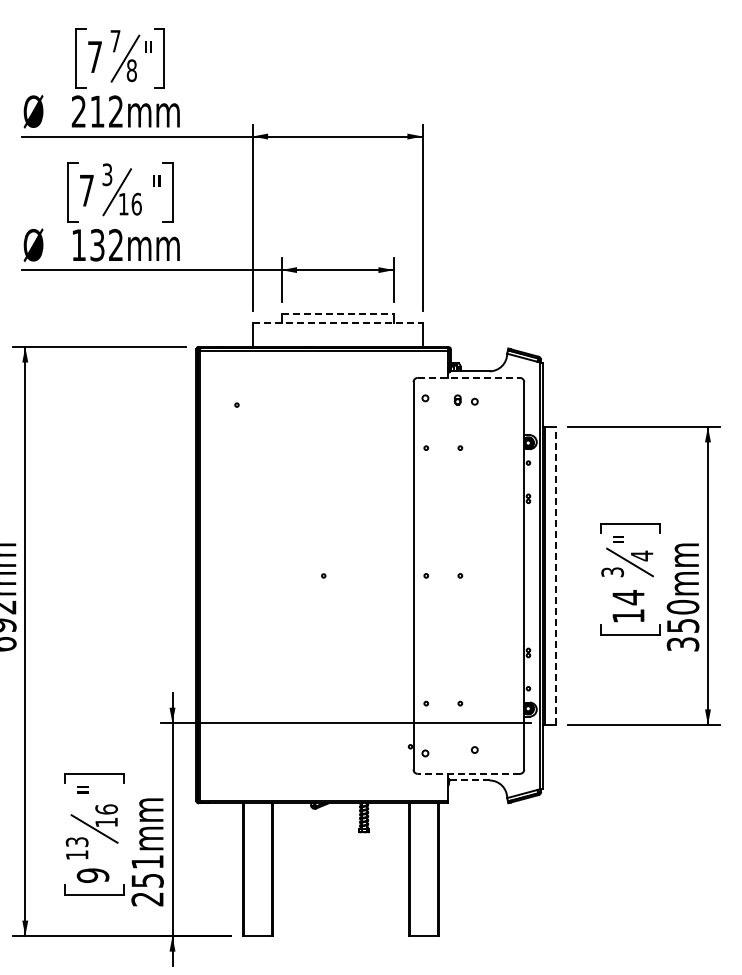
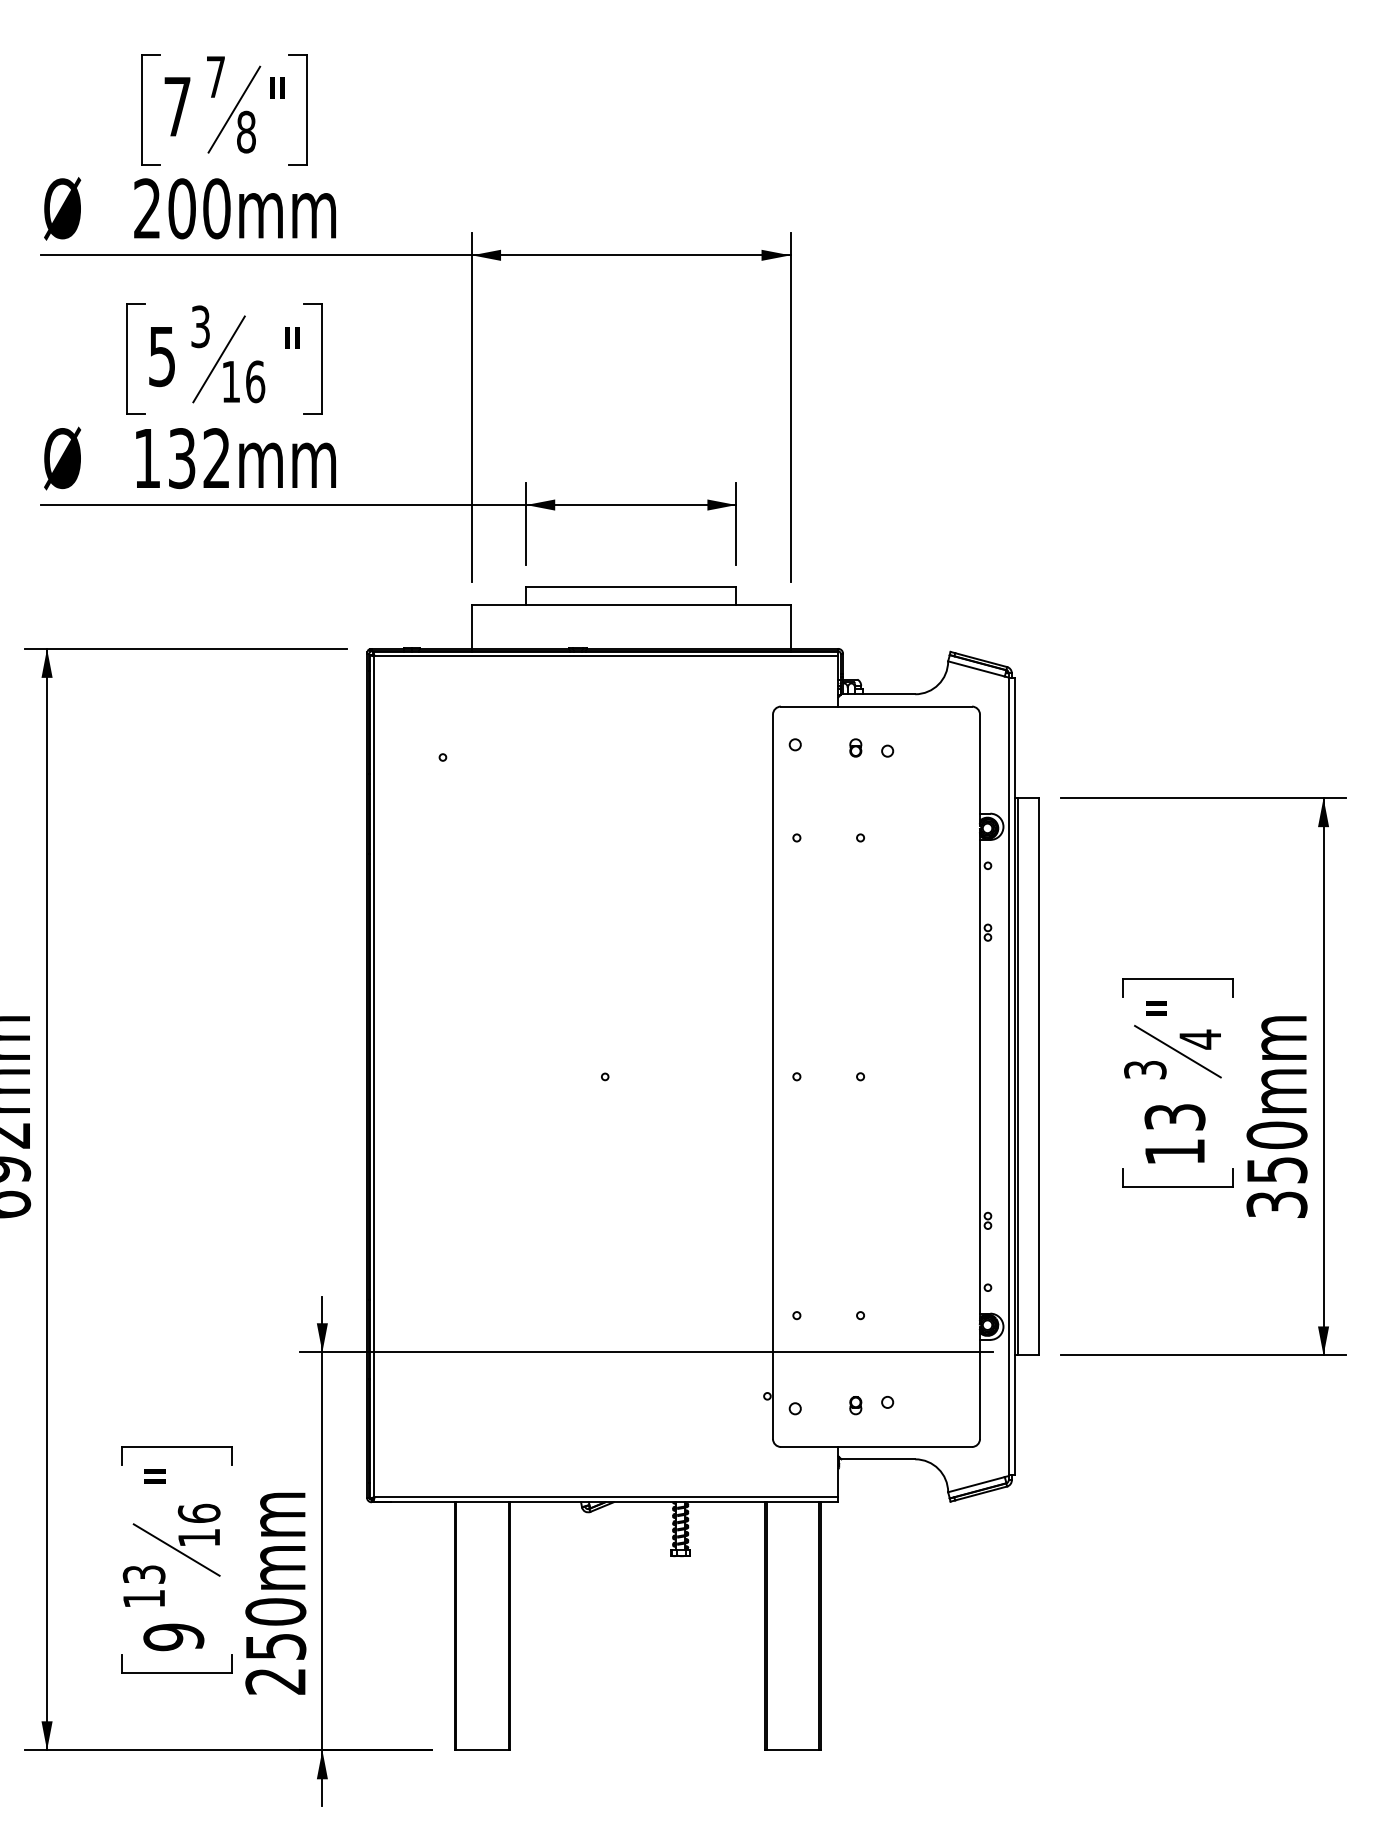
text: (106, 111) -> (198, 208), 212mm -> 200mm
text: (86, 190) -> (161, 356), 7 -> 5
line: (338, 314) -> (632, 588), dashed -> solid
line: (338, 323) -> (632, 604), dashed -> solid
line: (469, 377) -> (877, 705), dashed -> solid
line: (555, 575) -> (1038, 1076), dashed -> solid
text: (628, 597) -> (1174, 1117), 14 -> 13
part: (457, 751) -> (855, 1405), added
line: (468, 773) -> (875, 1446), dashed -> solid
line: (469, 780) -> (877, 1459), dashed -> solid
text: (147, 861) -> (275, 1610), 251mm -> 250mm

